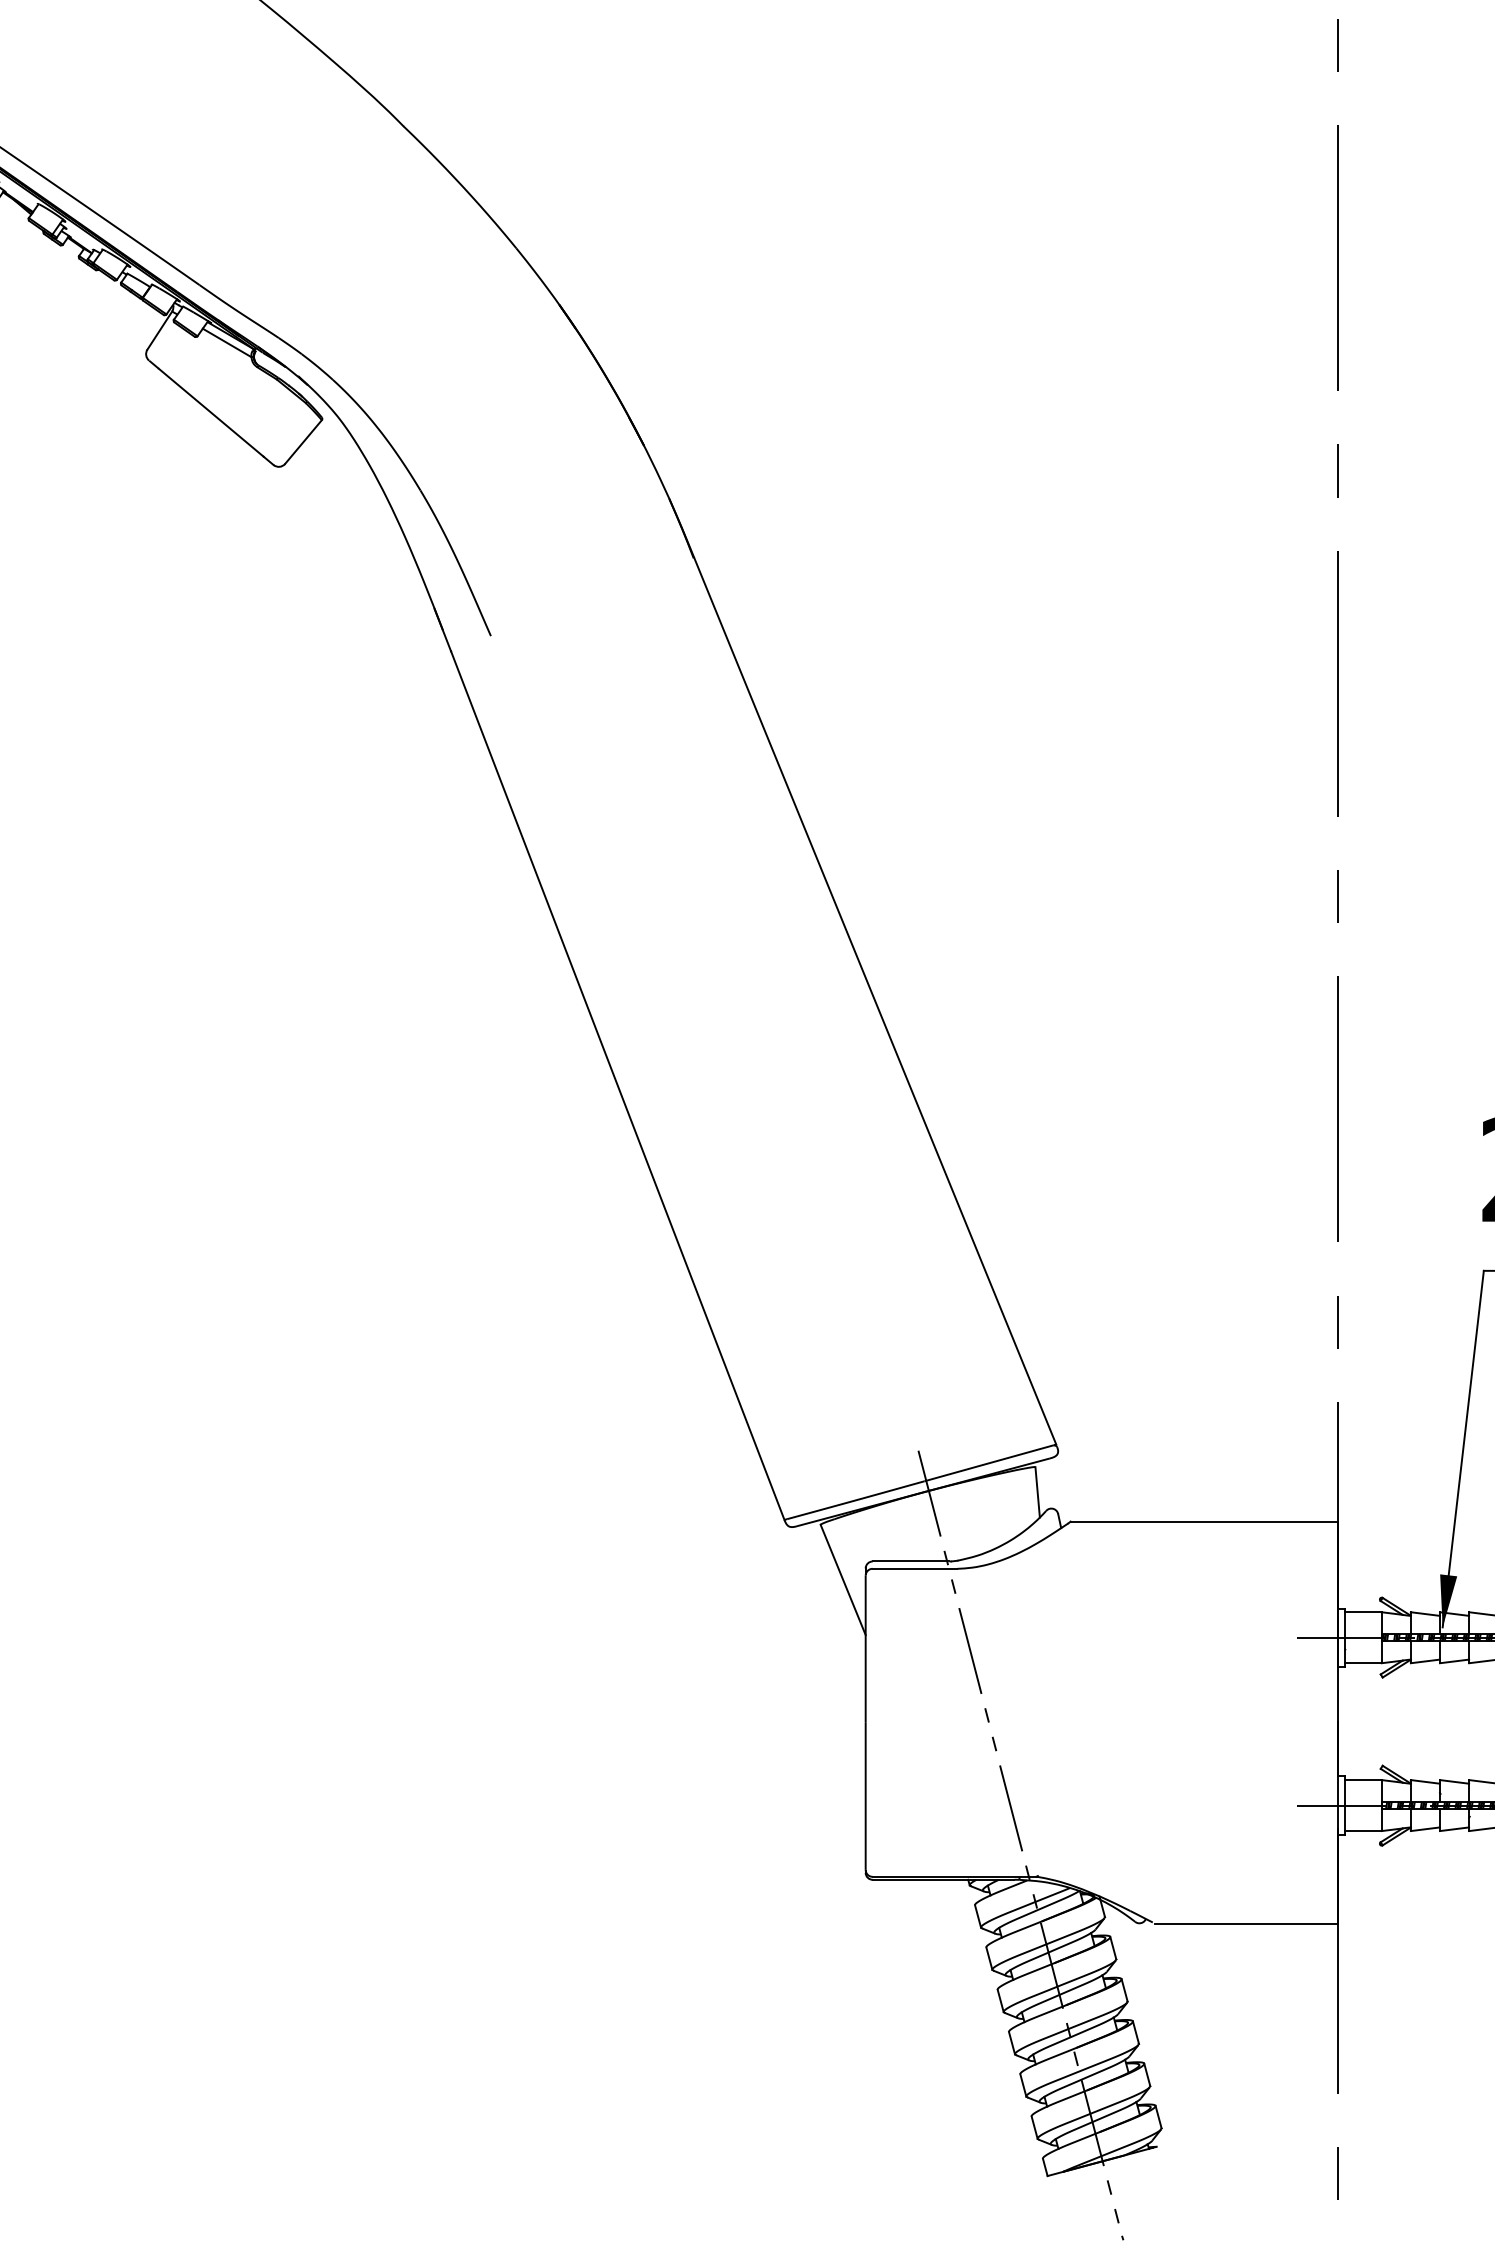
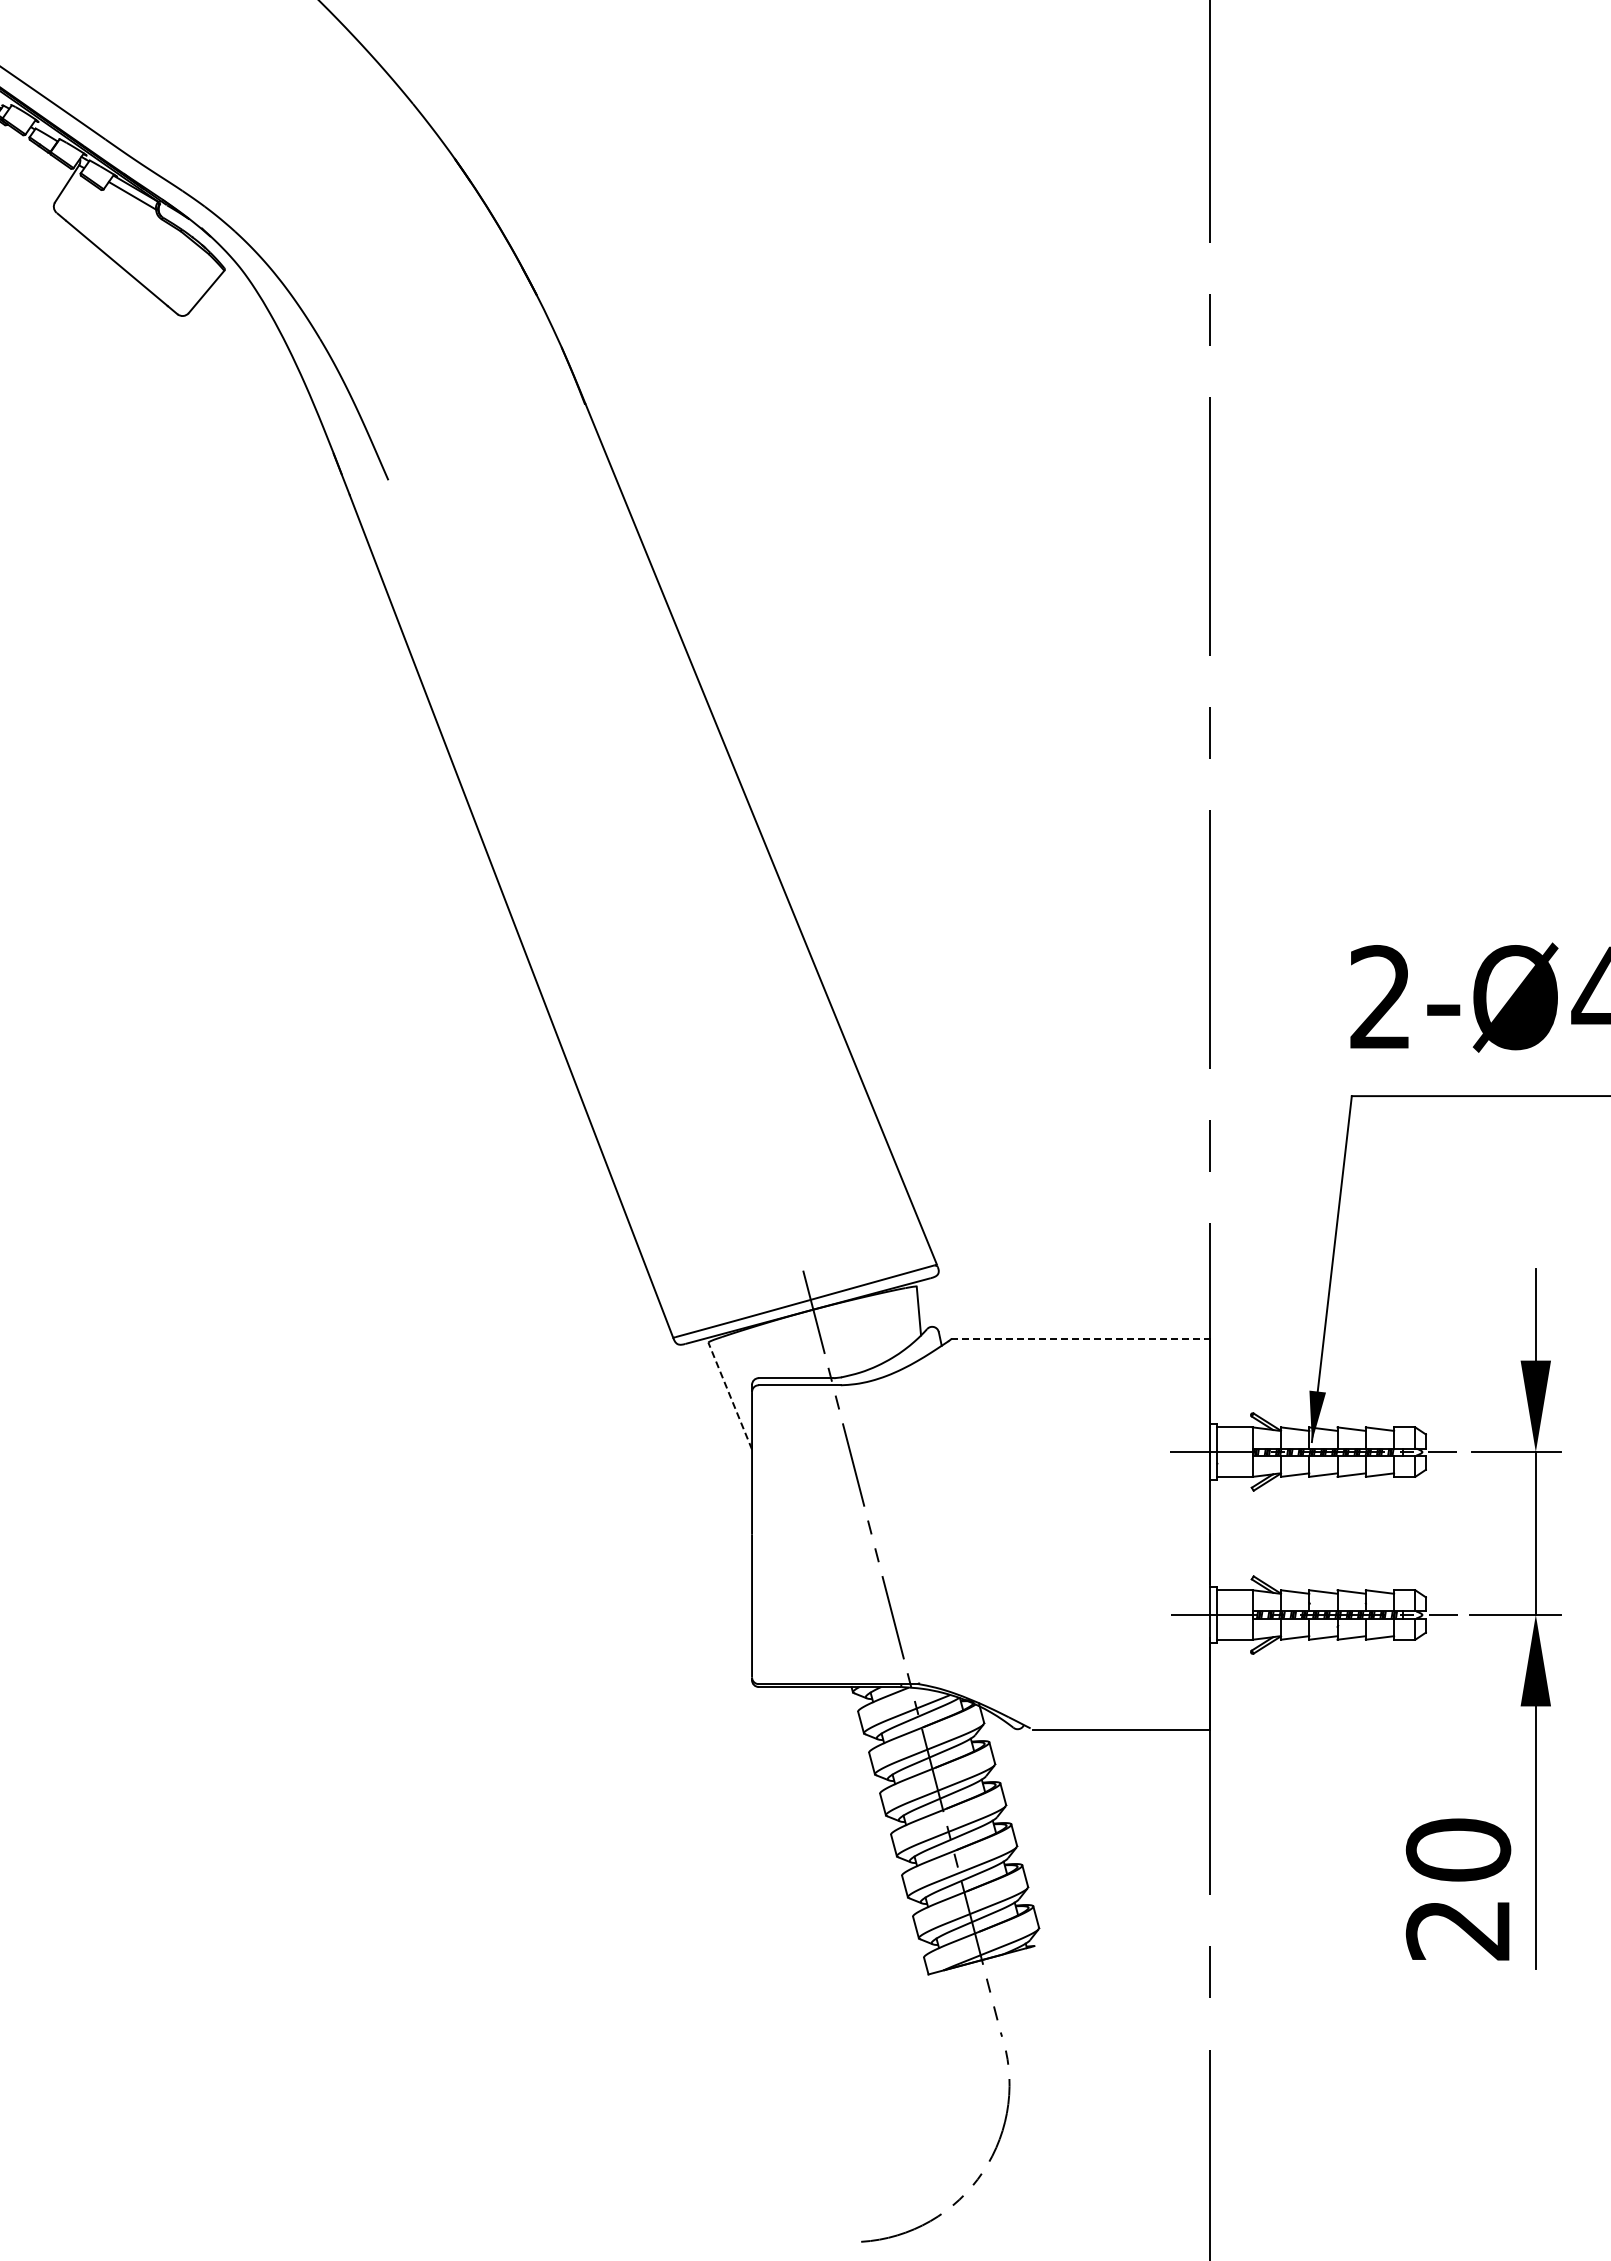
line: (1204, 1521) -> (1080, 1339), solid -> dashed
line: (843, 1580) -> (730, 1396), solid -> dashed

